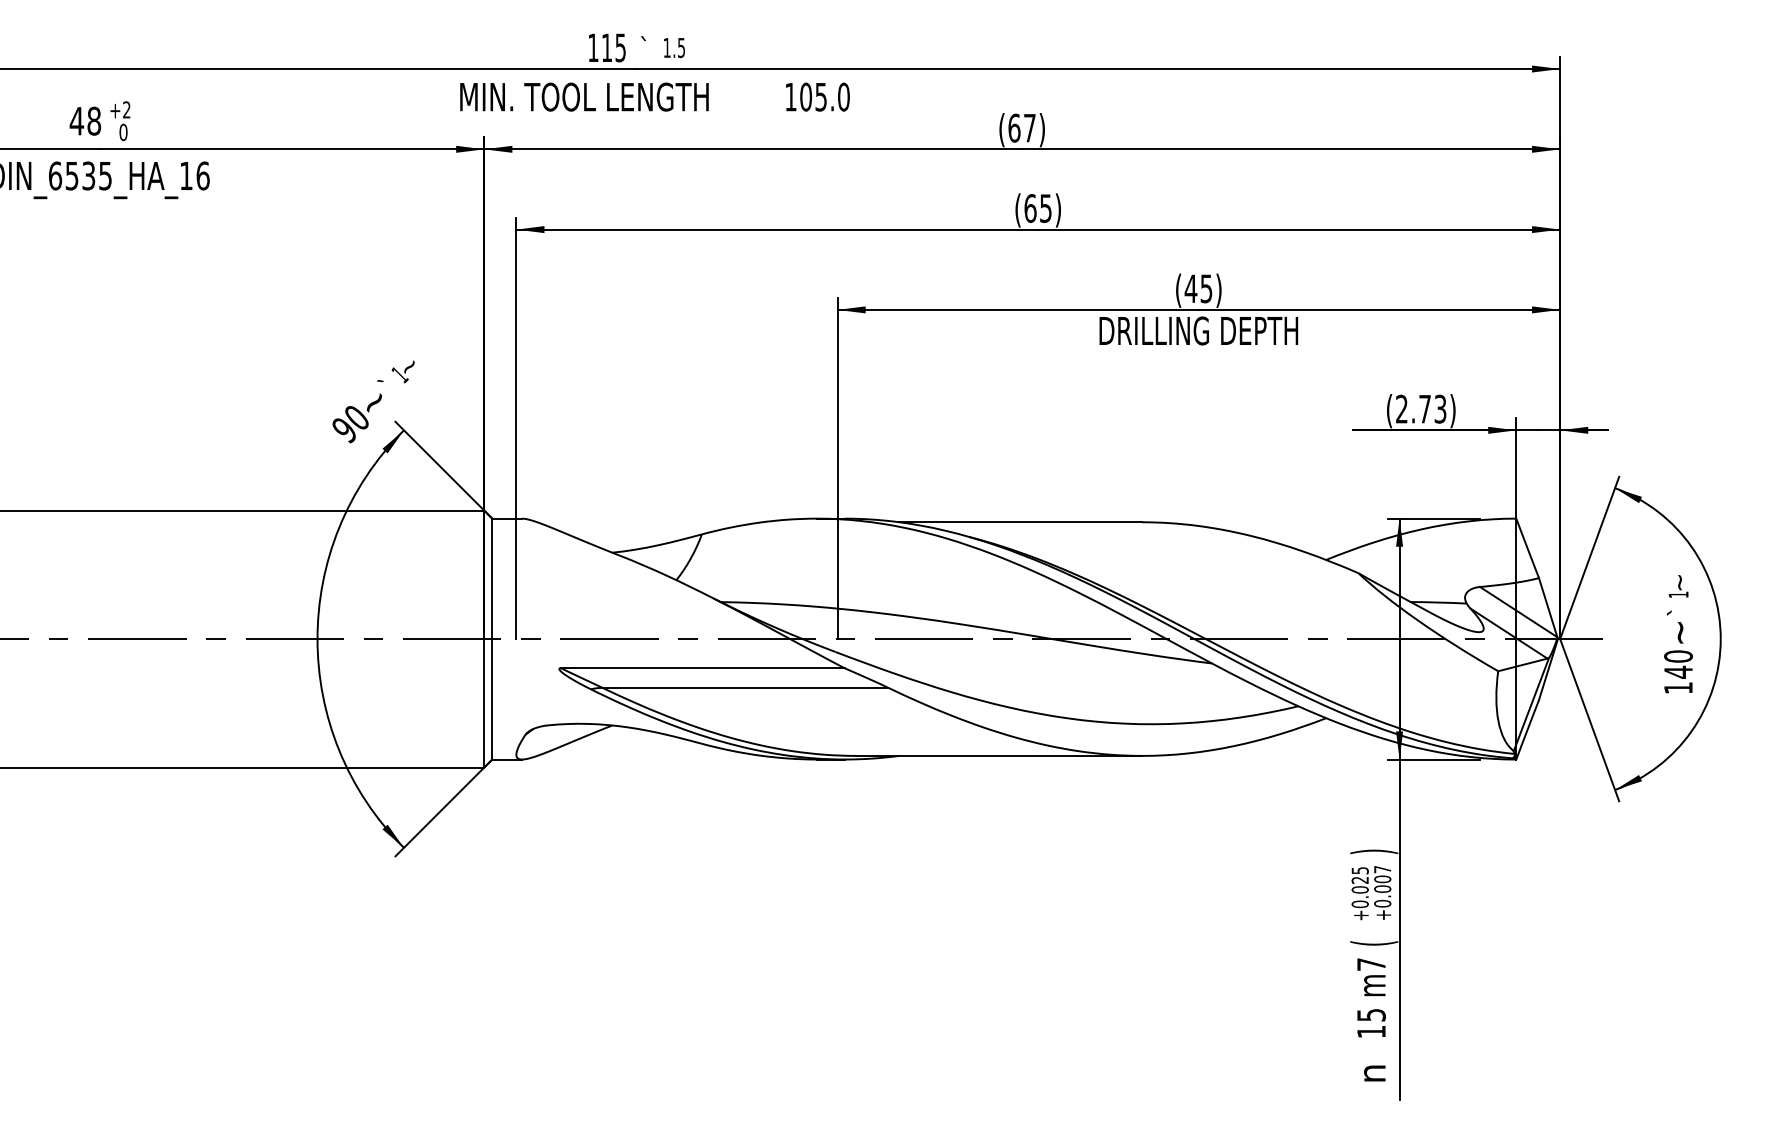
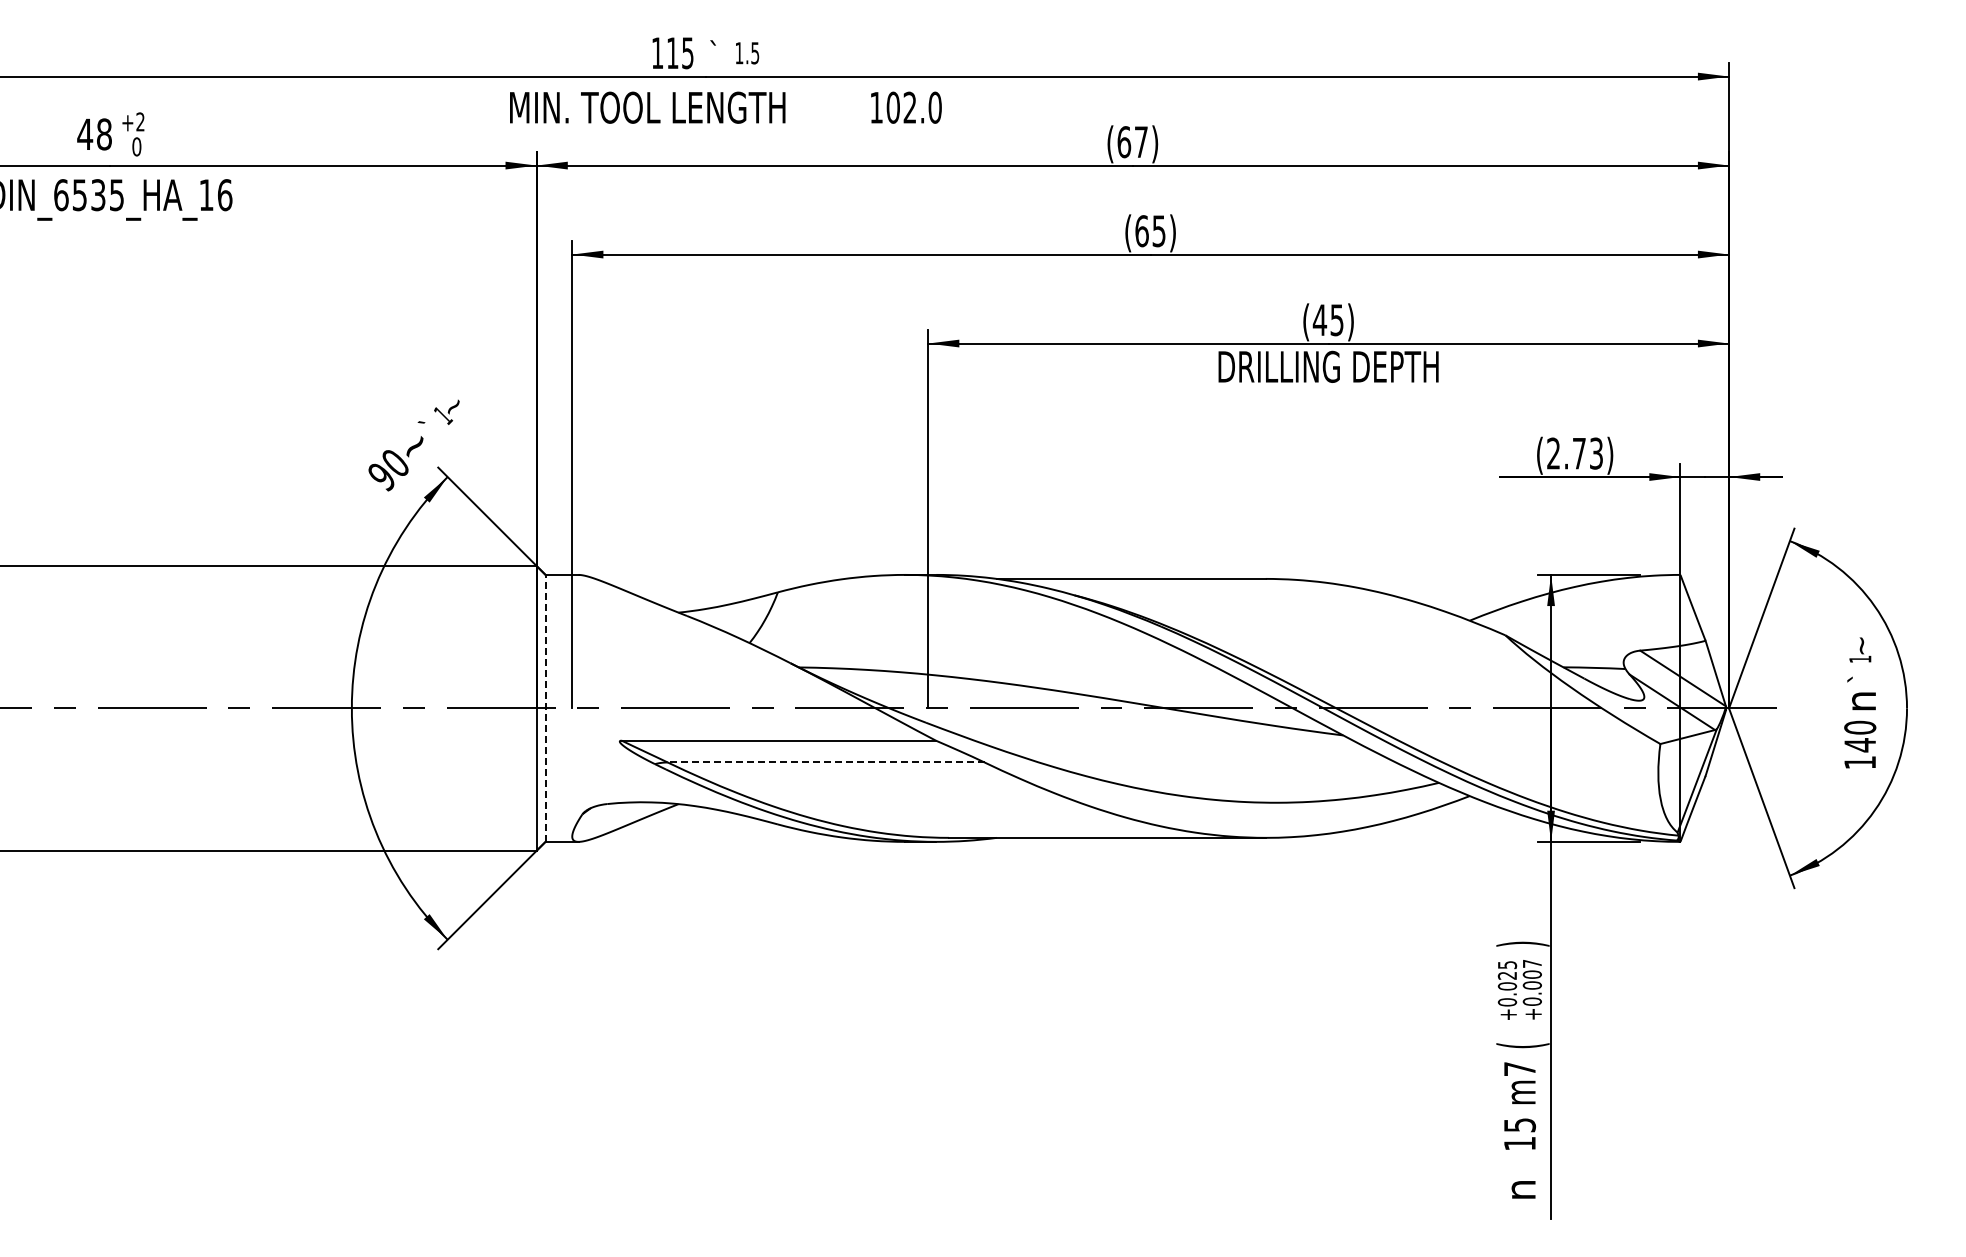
text: (820, 96) -> (909, 107), 105.0 -> 102.0
text: (1681, 632) -> (1863, 701), ~ -> n
line: (492, 638) -> (545, 707), solid -> dashed
line: (744, 687) -> (825, 762), solid -> dashed

